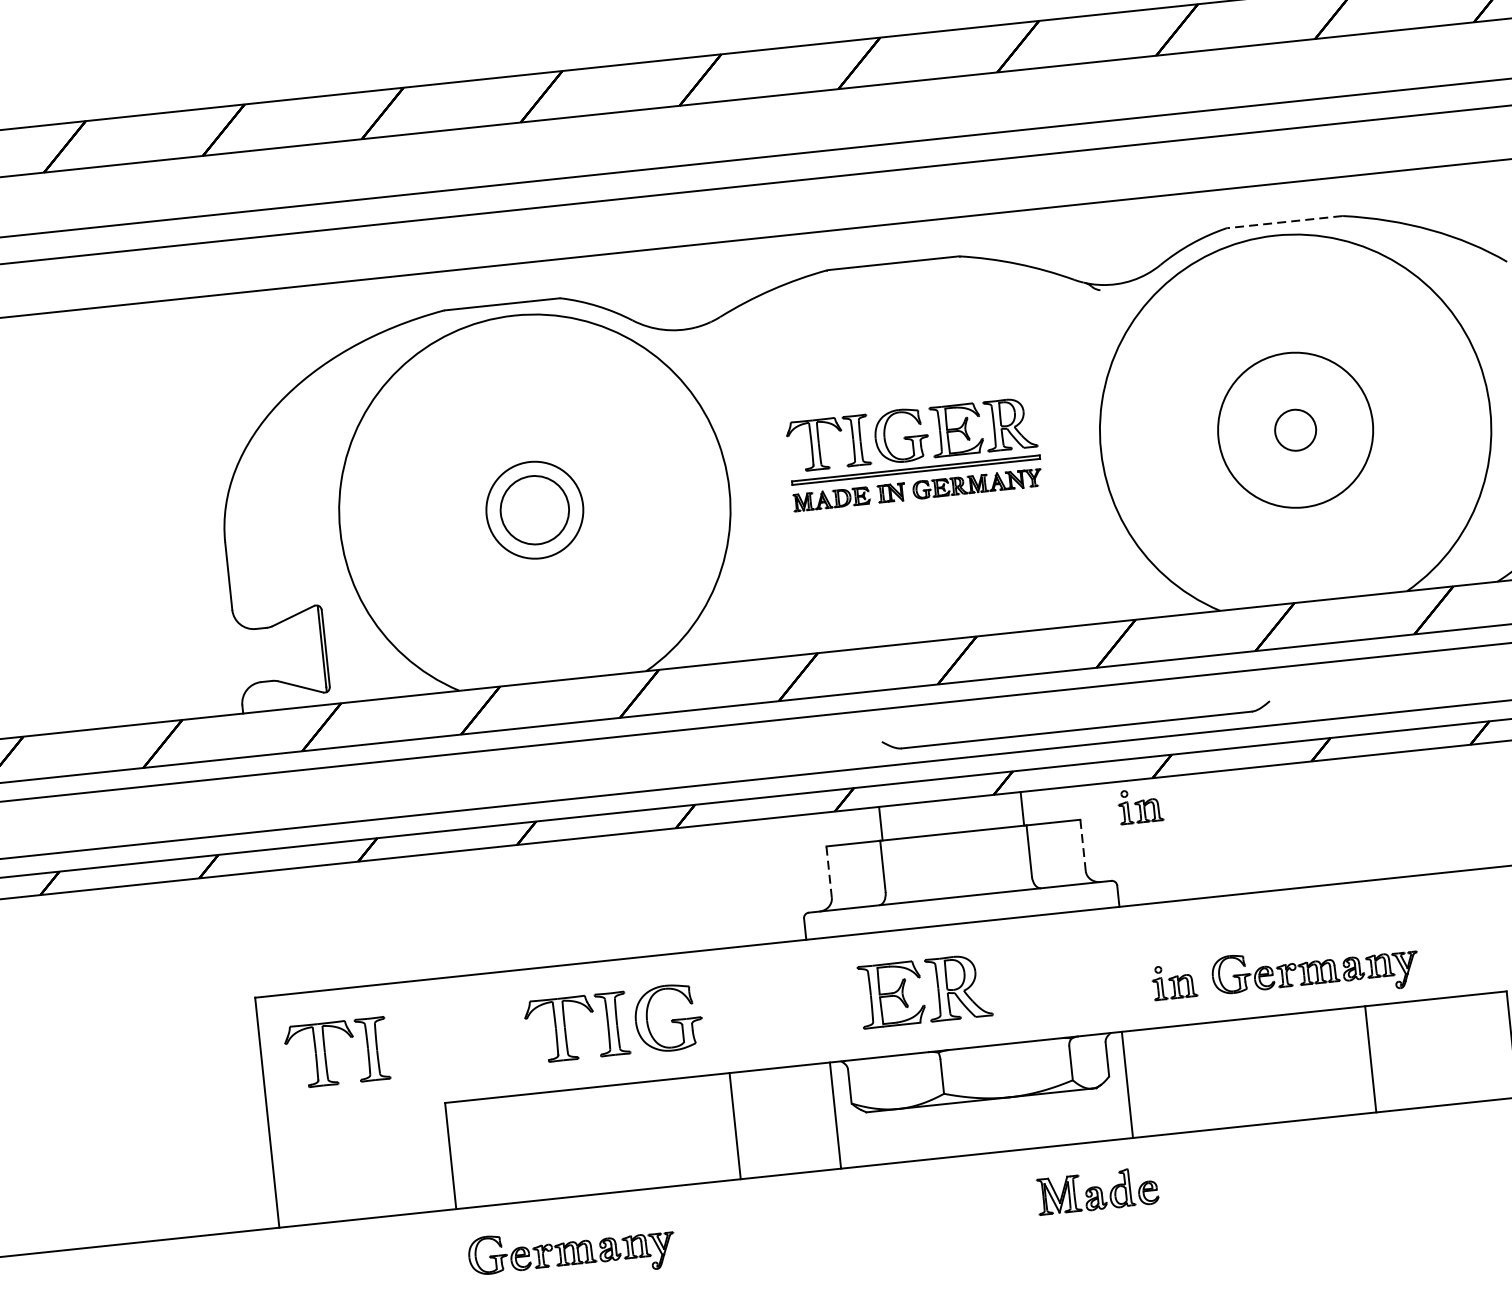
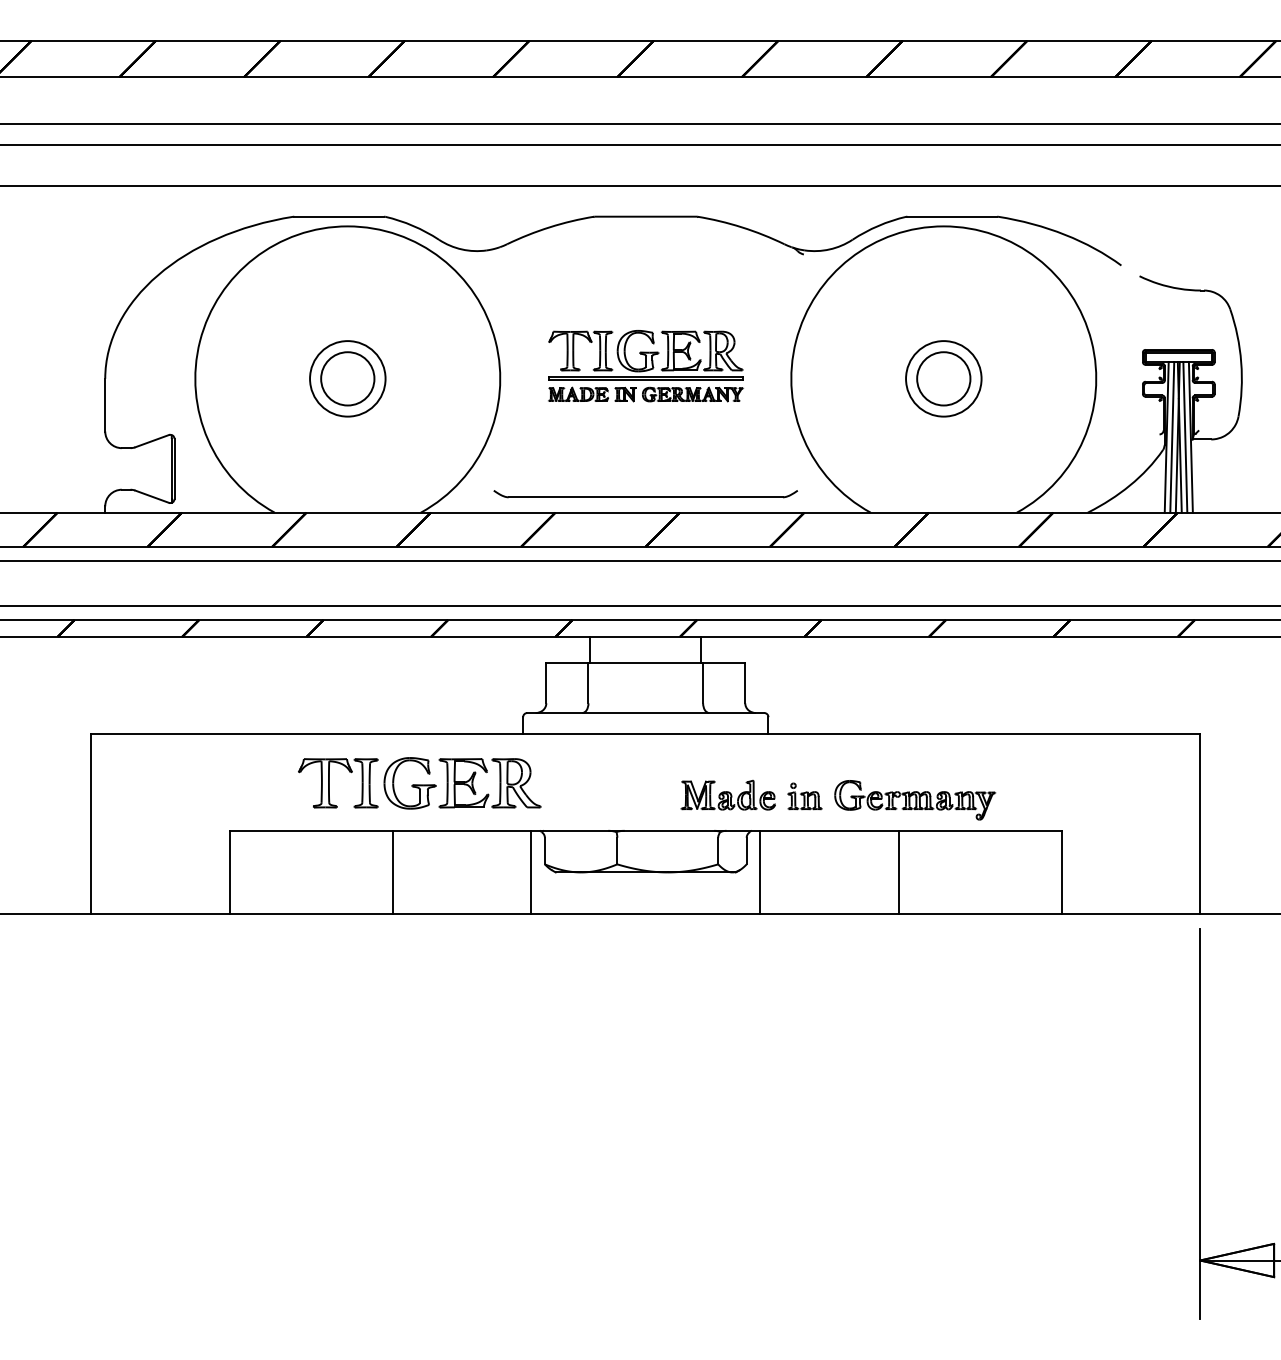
line: (1283, 221) -> (951, 216), dashed -> solid
circle: (1295, 429) -> (943, 378), size x0.62
circle: (1295, 429) -> (943, 378), size x1.67
part: (1076, 726) -> (645, 494), moved
part: (1139, 806) -> (792, 657), removed
line: (1083, 844) -> (745, 682), dashed -> solid
line: (829, 871) -> (546, 682), dashed -> solid
part: (937, 990) -> (499, 783), moved
part: (325, 1054) -> (141, 783), removed
line: (1370, 1059) -> (898, 872), moved
line: (734, 1126) -> (392, 872), moved
part: (1096, 1190) -> (727, 794), moved
part: (572, 1253) -> (316, 957), removed

